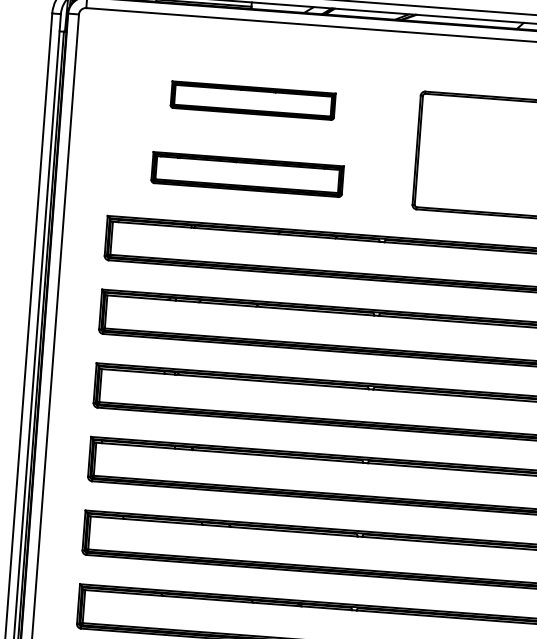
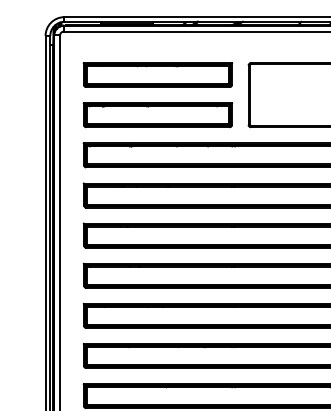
part: (252, 99) -> (157, 74), size x1.67
part: (246, 174) -> (157, 115), size x1.43

